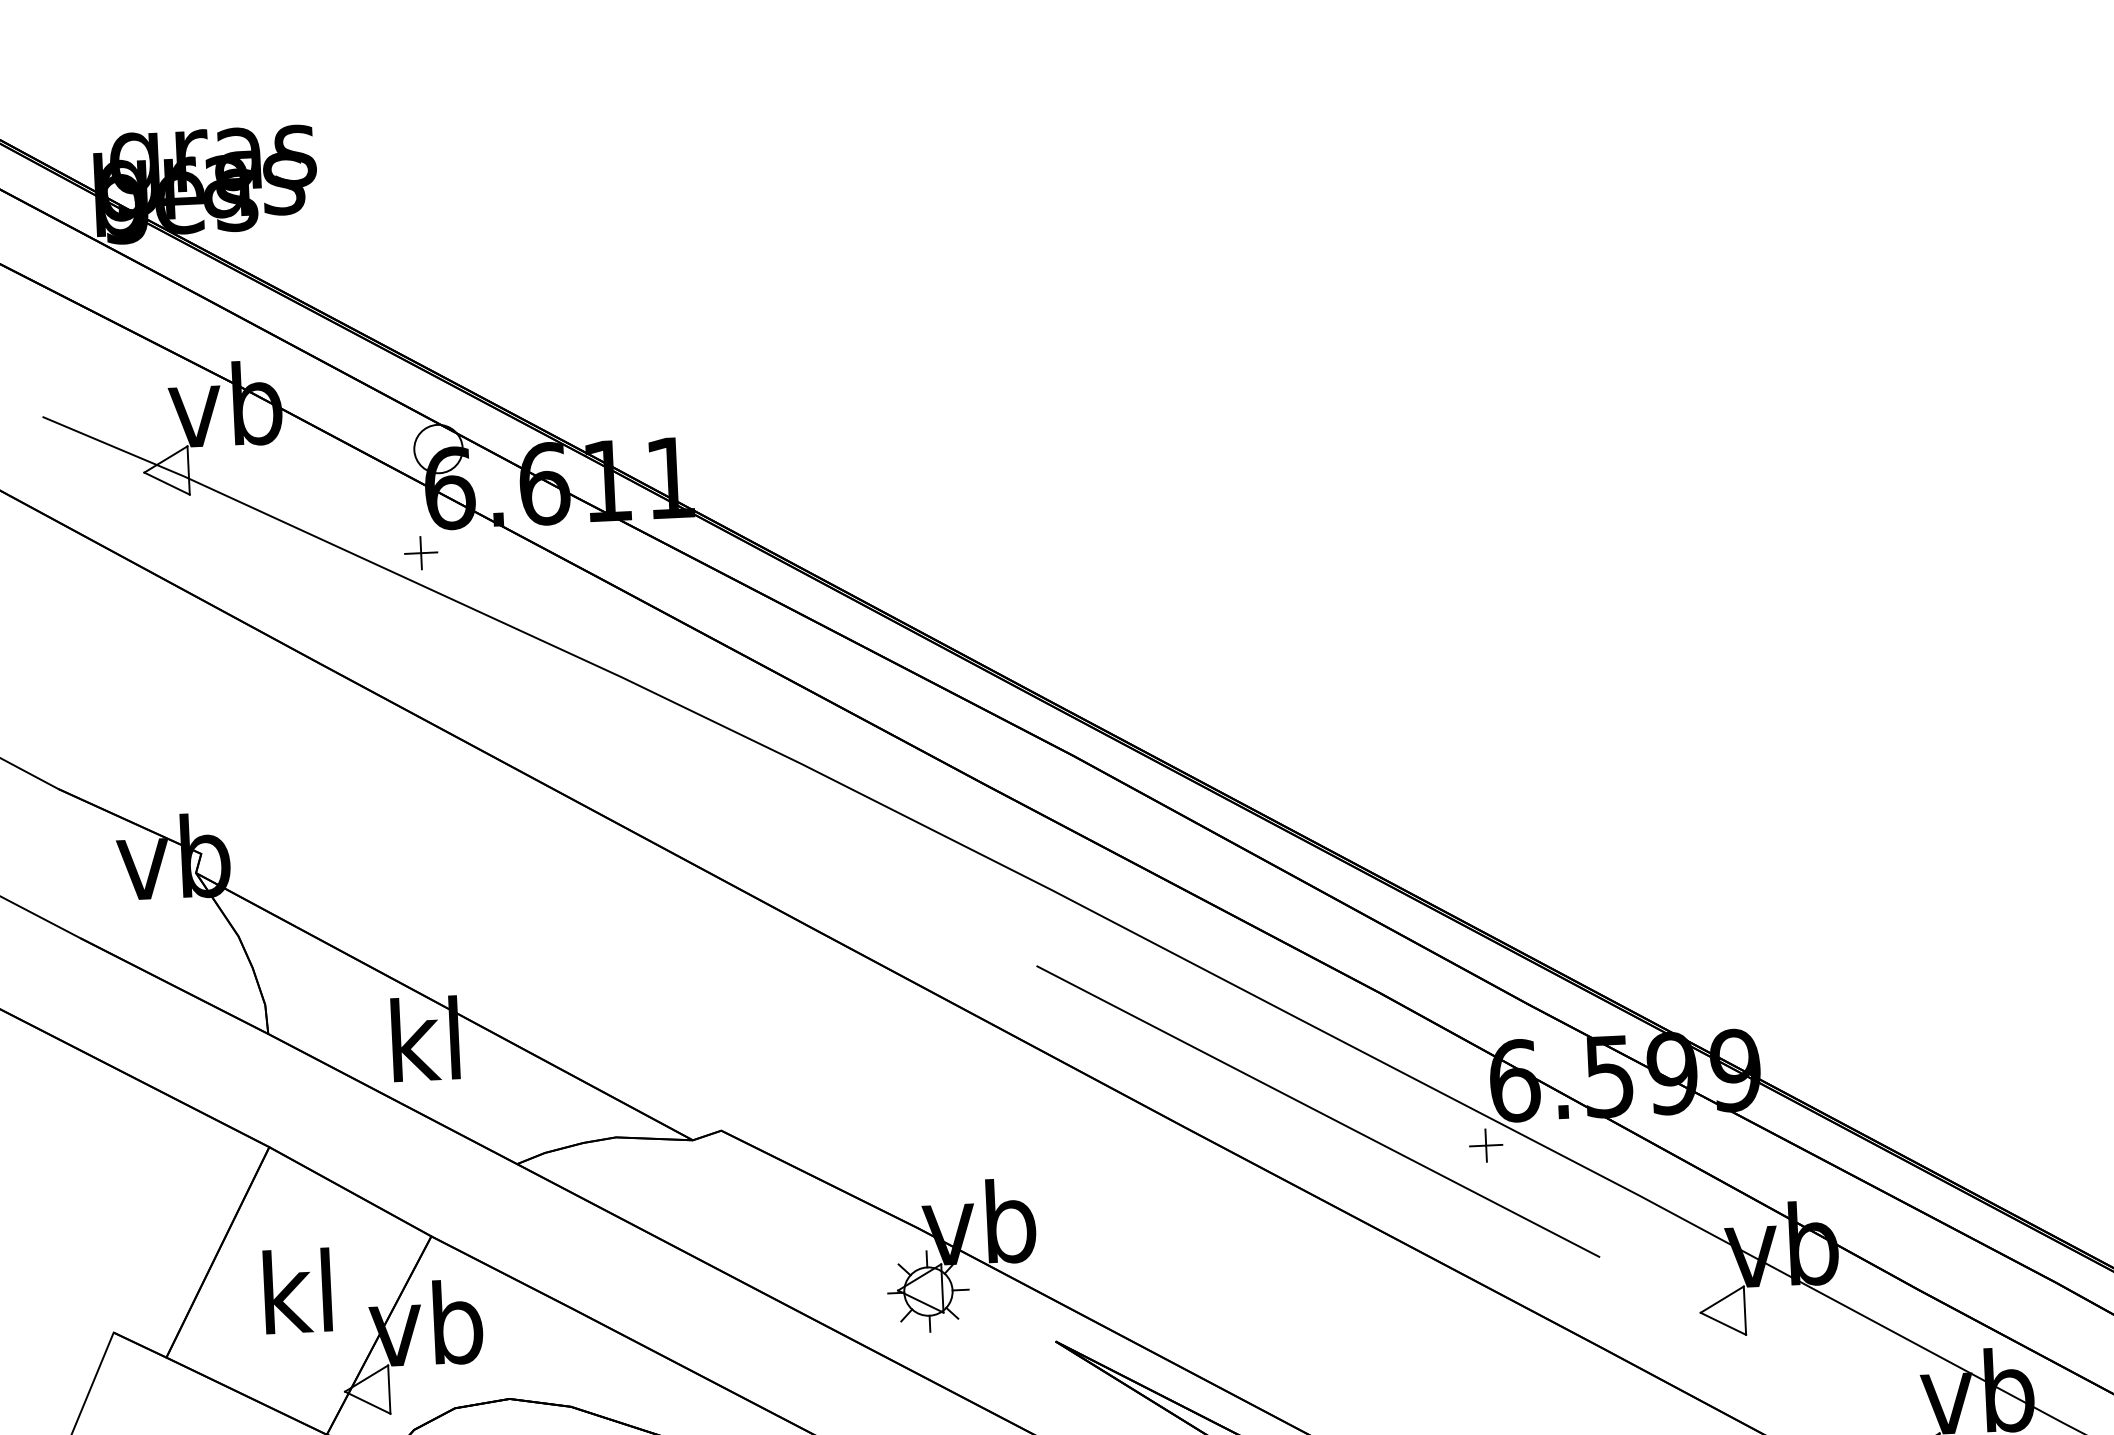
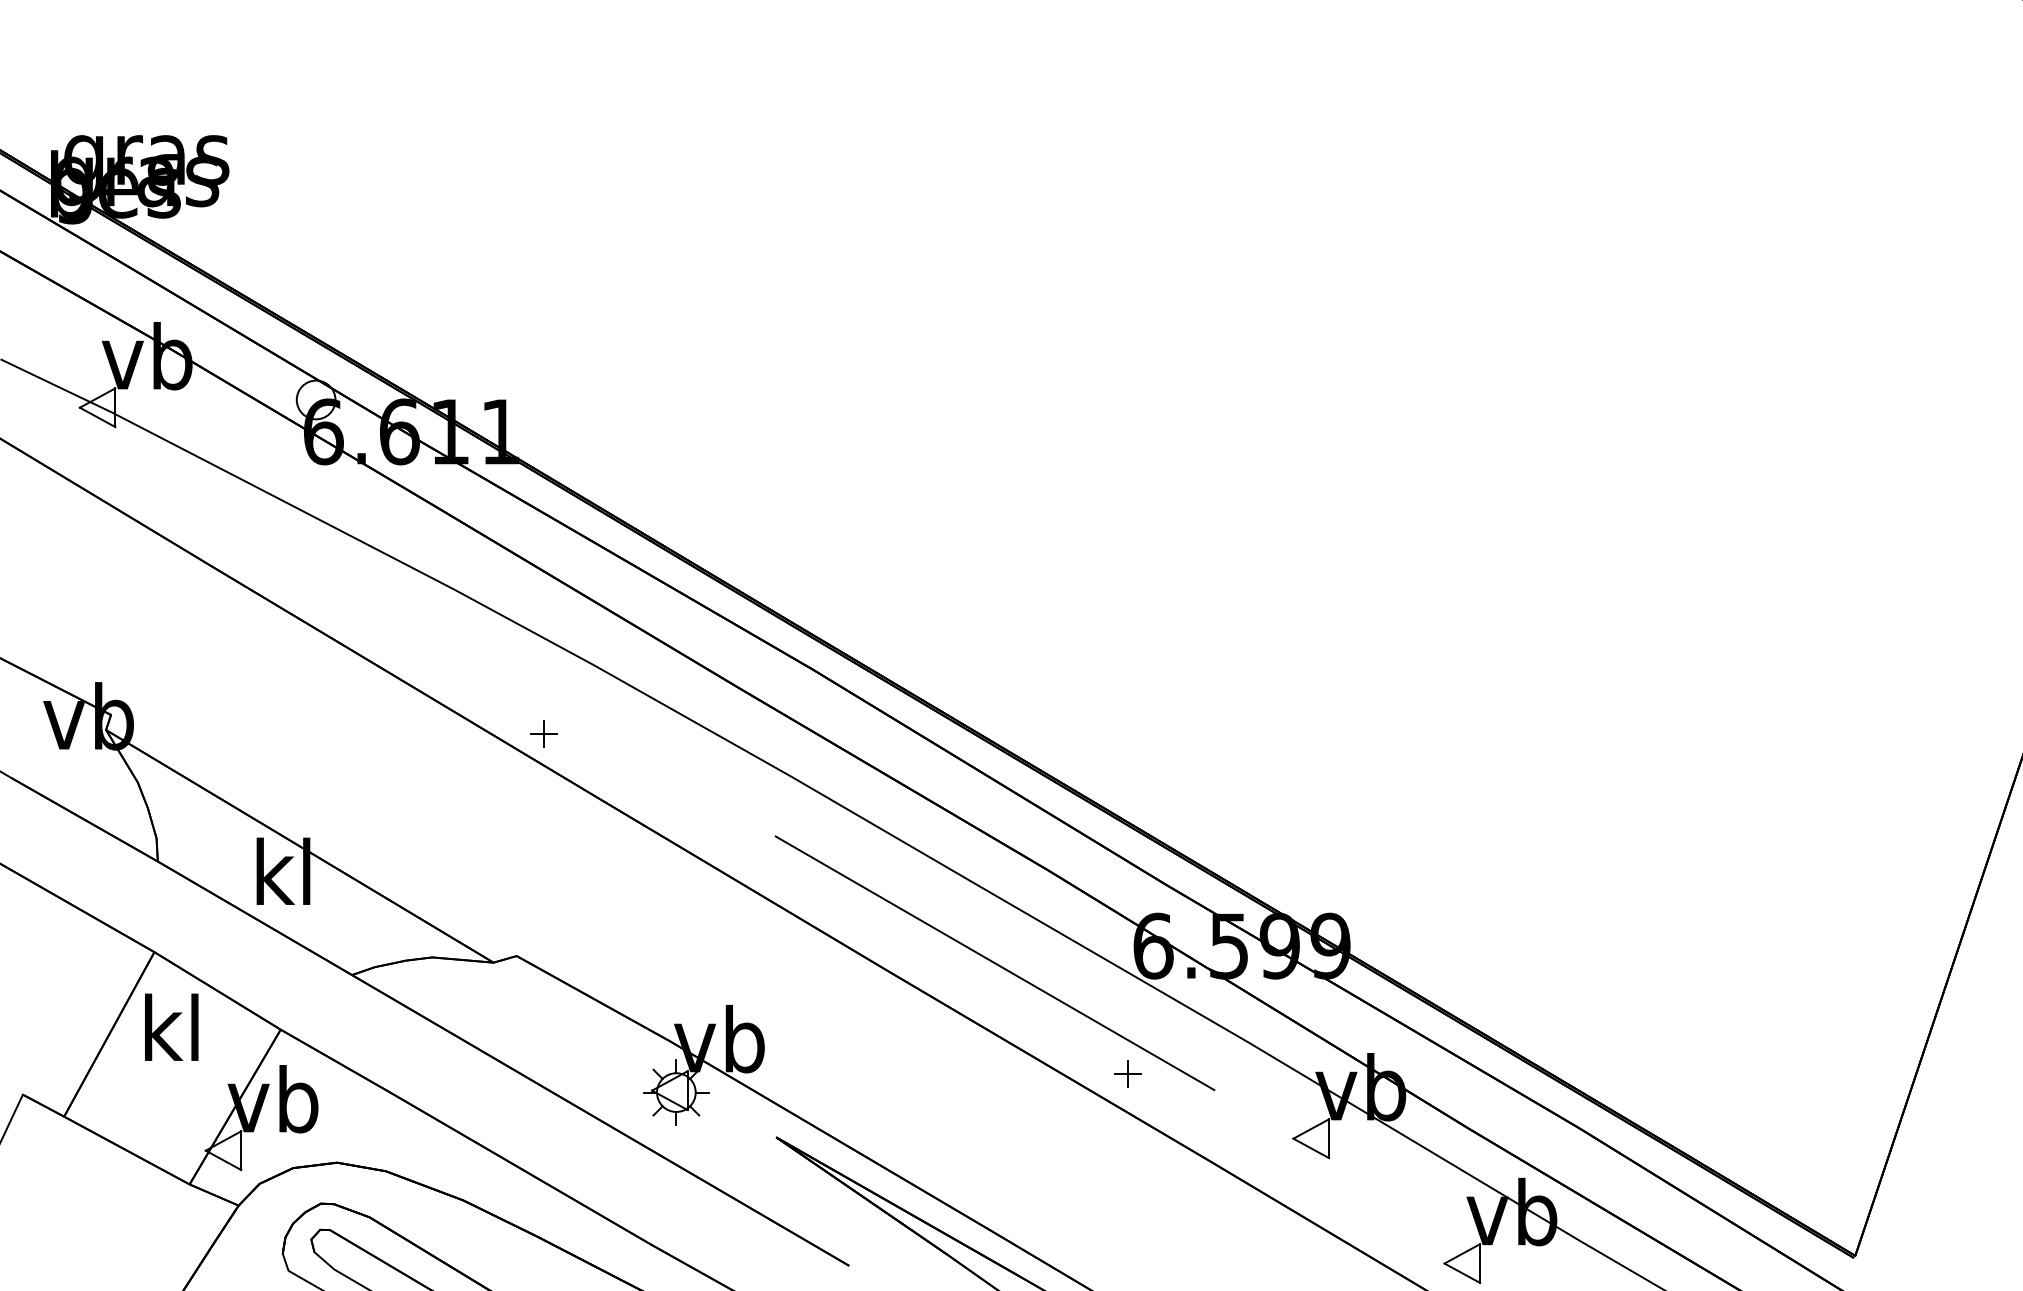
part: (420, 553) -> (543, 733), moved
part: (1485, 1145) -> (1127, 1073), moved
text: (297, 1289) -> (171, 1026), moved

